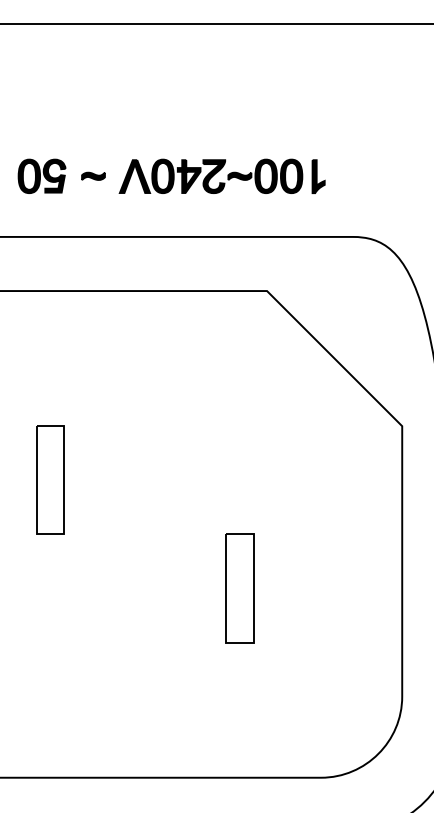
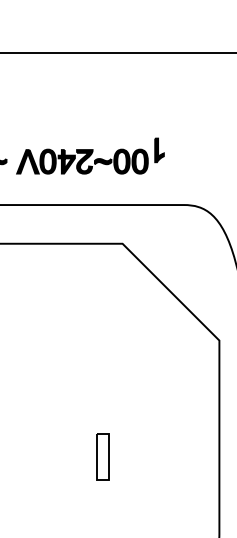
part: (318, 176) -> (159, 150), moved
part: (239, 588) -> (102, 456), size x0.6

